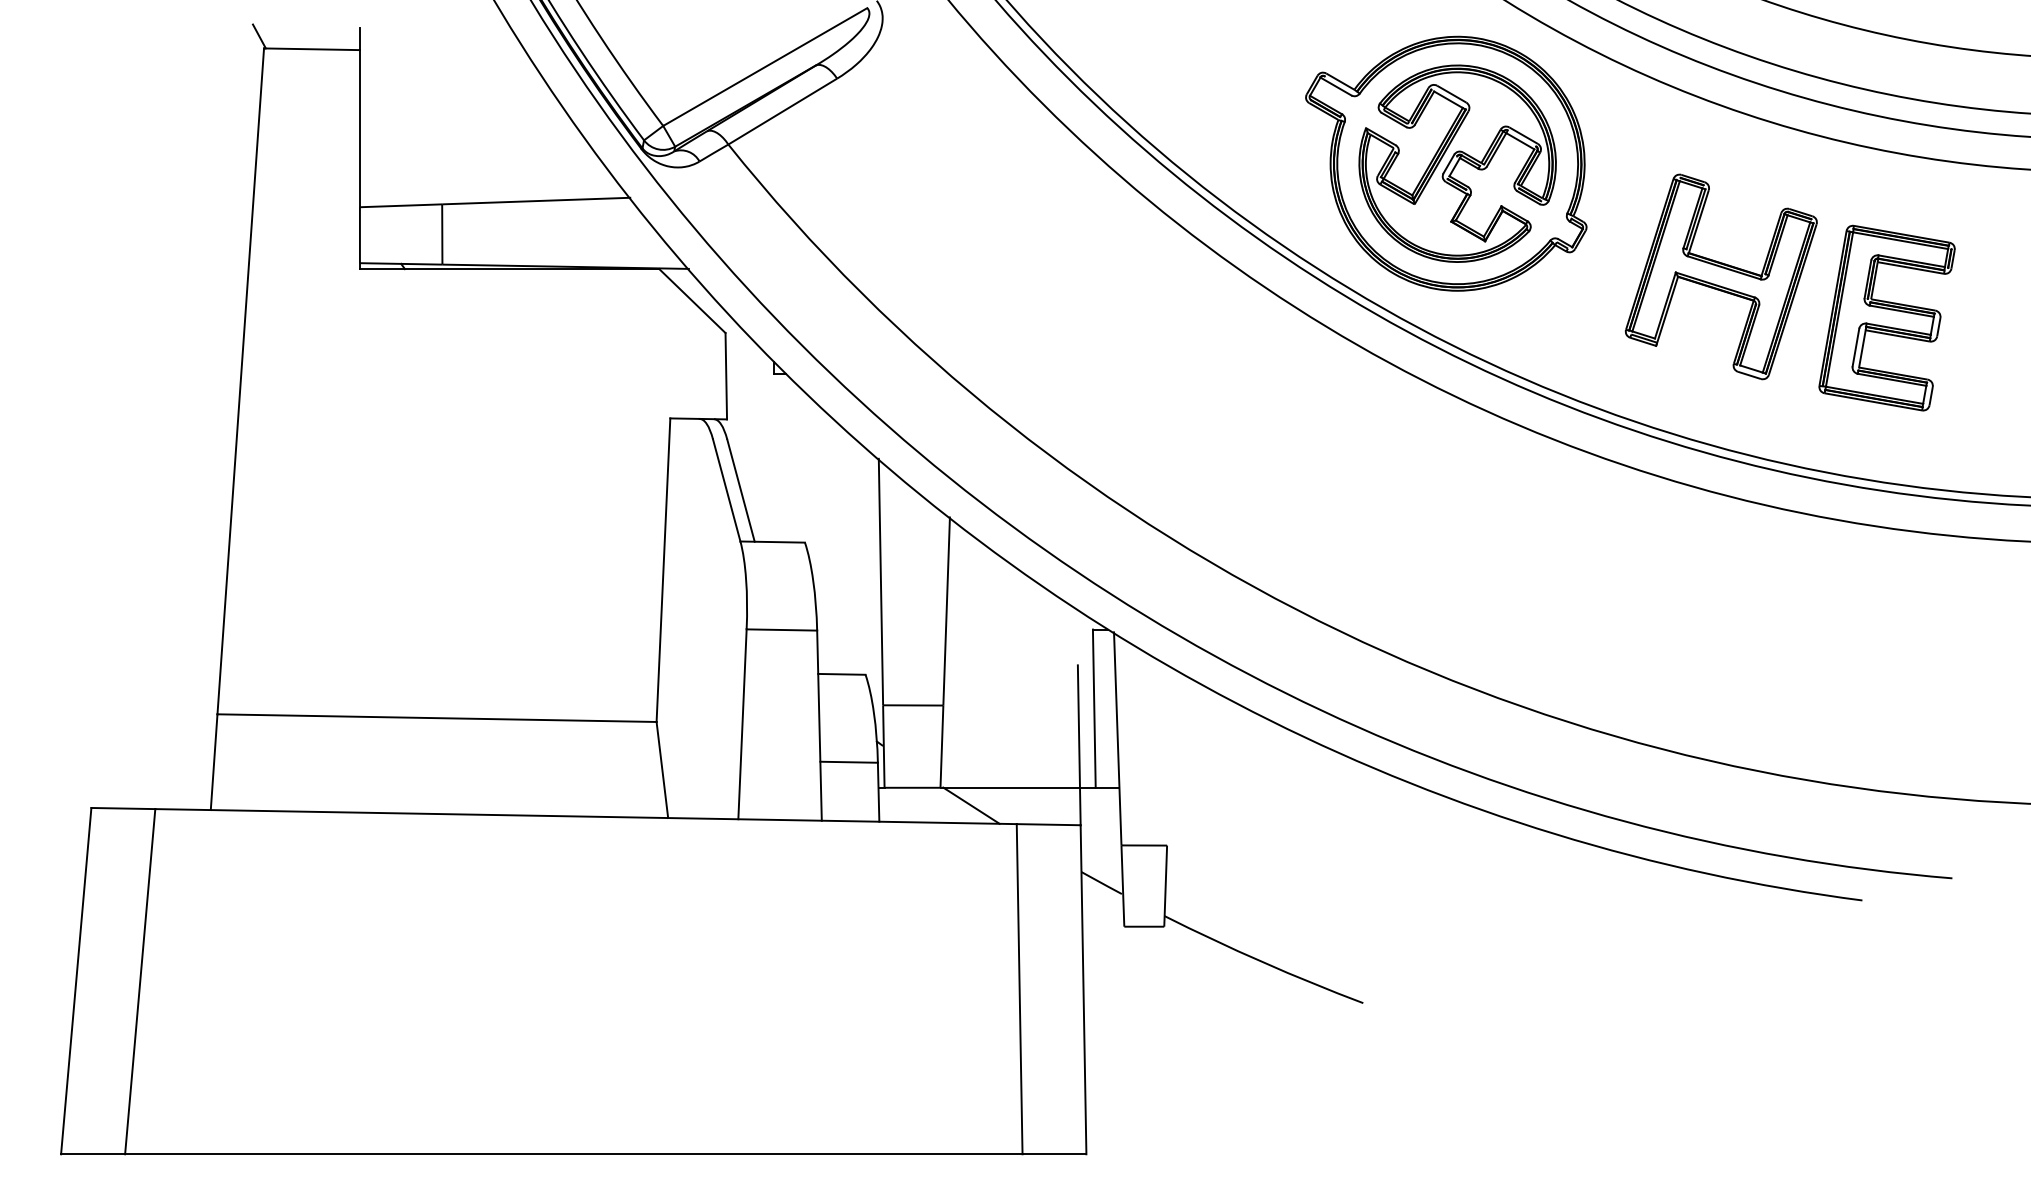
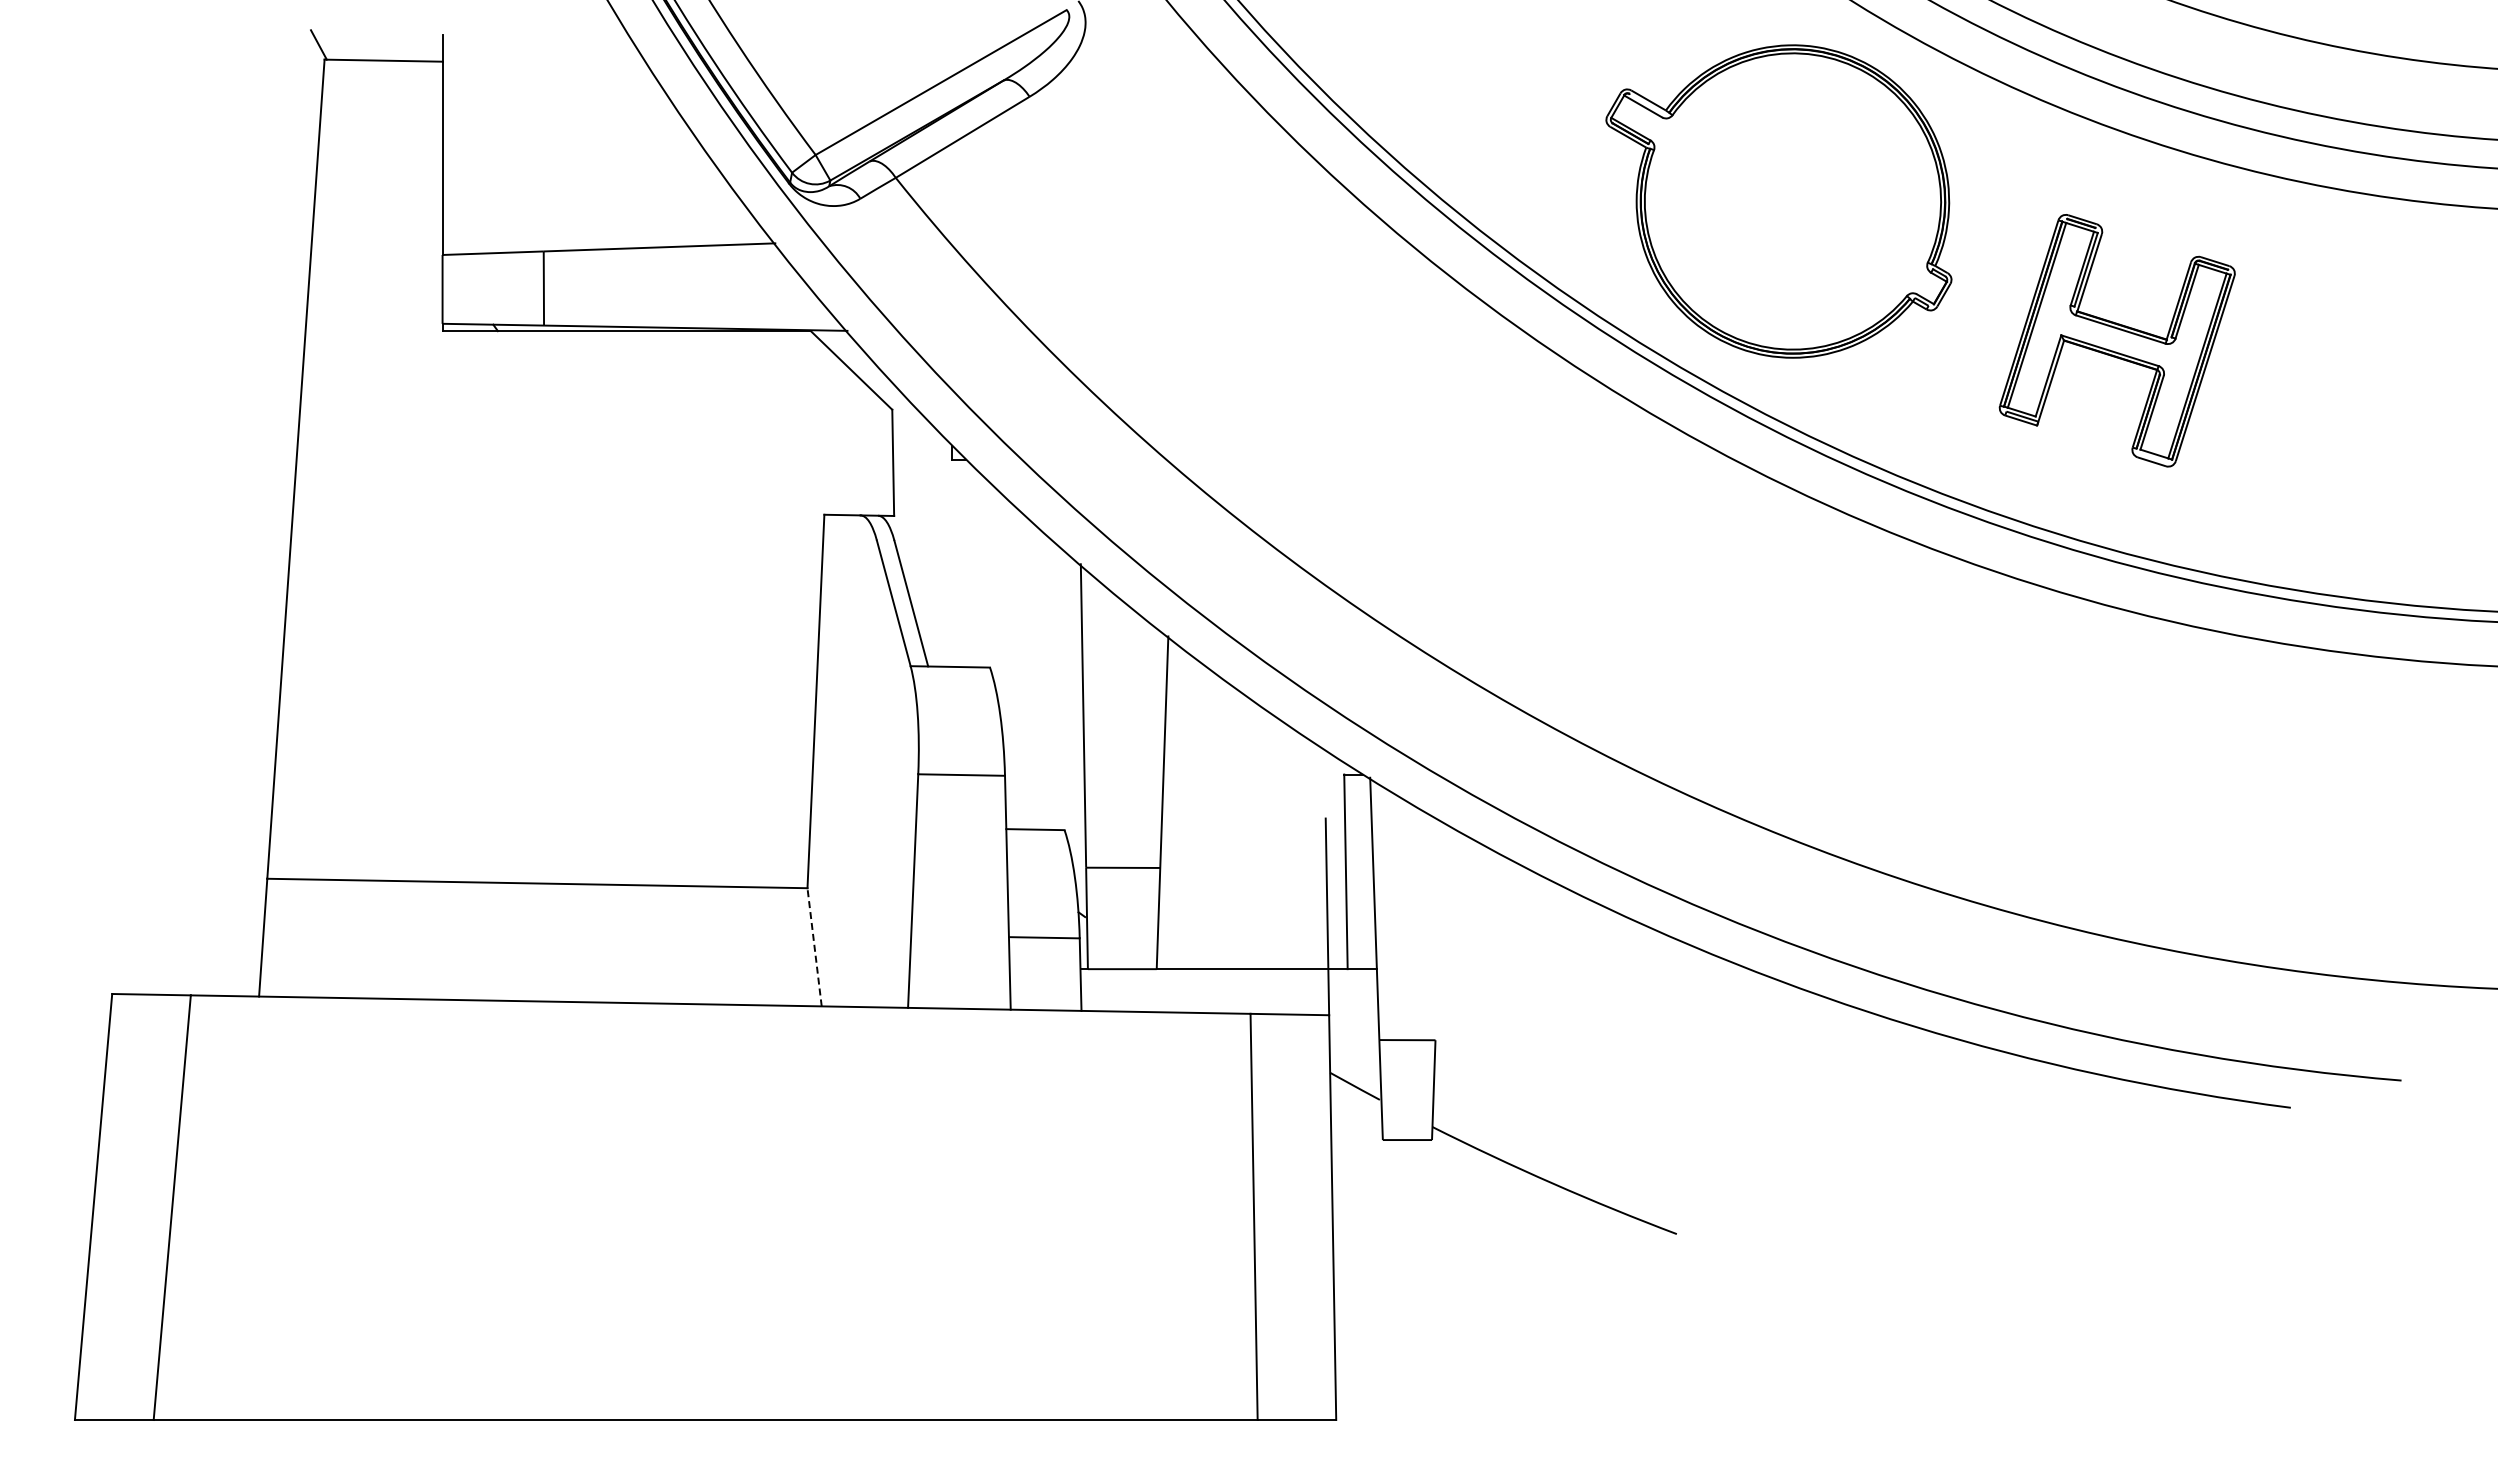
part: (1457, 163) -> (1792, 201), removed
part: (1887, 317) -> (2321, 390), removed
line: (662, 770) -> (814, 947), solid -> dashed
line: (971, 805) -> (1194, 990), removed

